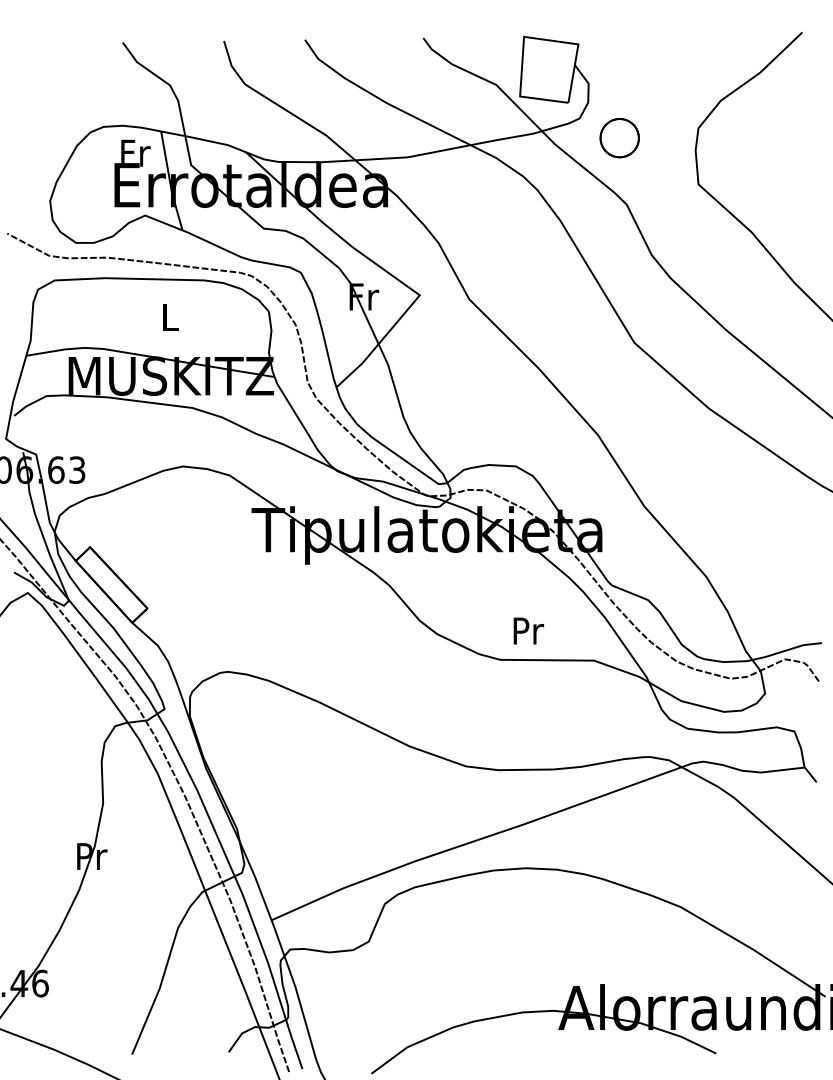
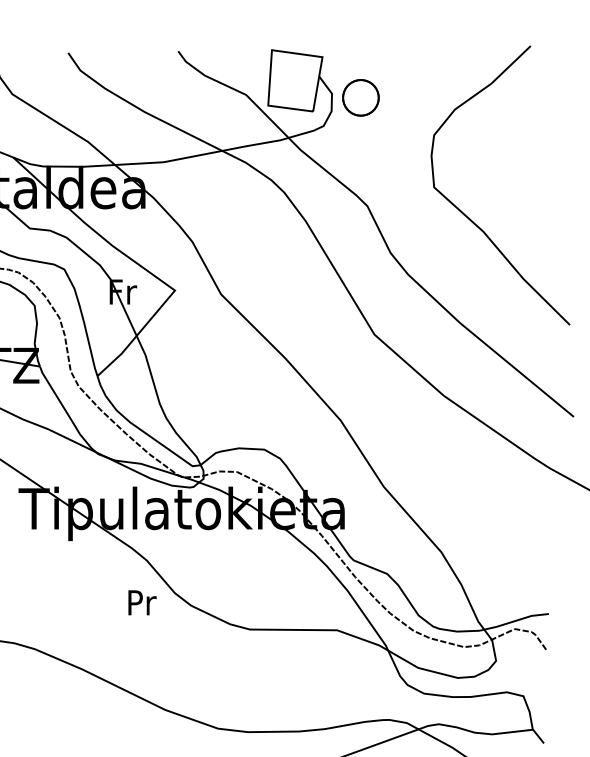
part: (619, 138) -> (360, 98), moved
text: (528, 630) -> (142, 602), moved

